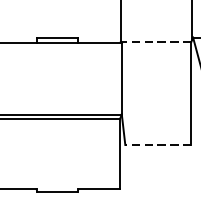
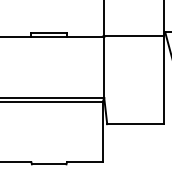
line: (156, 42) -> (133, 36), dashed -> solid
line: (157, 145) -> (134, 124), dashed -> solid

